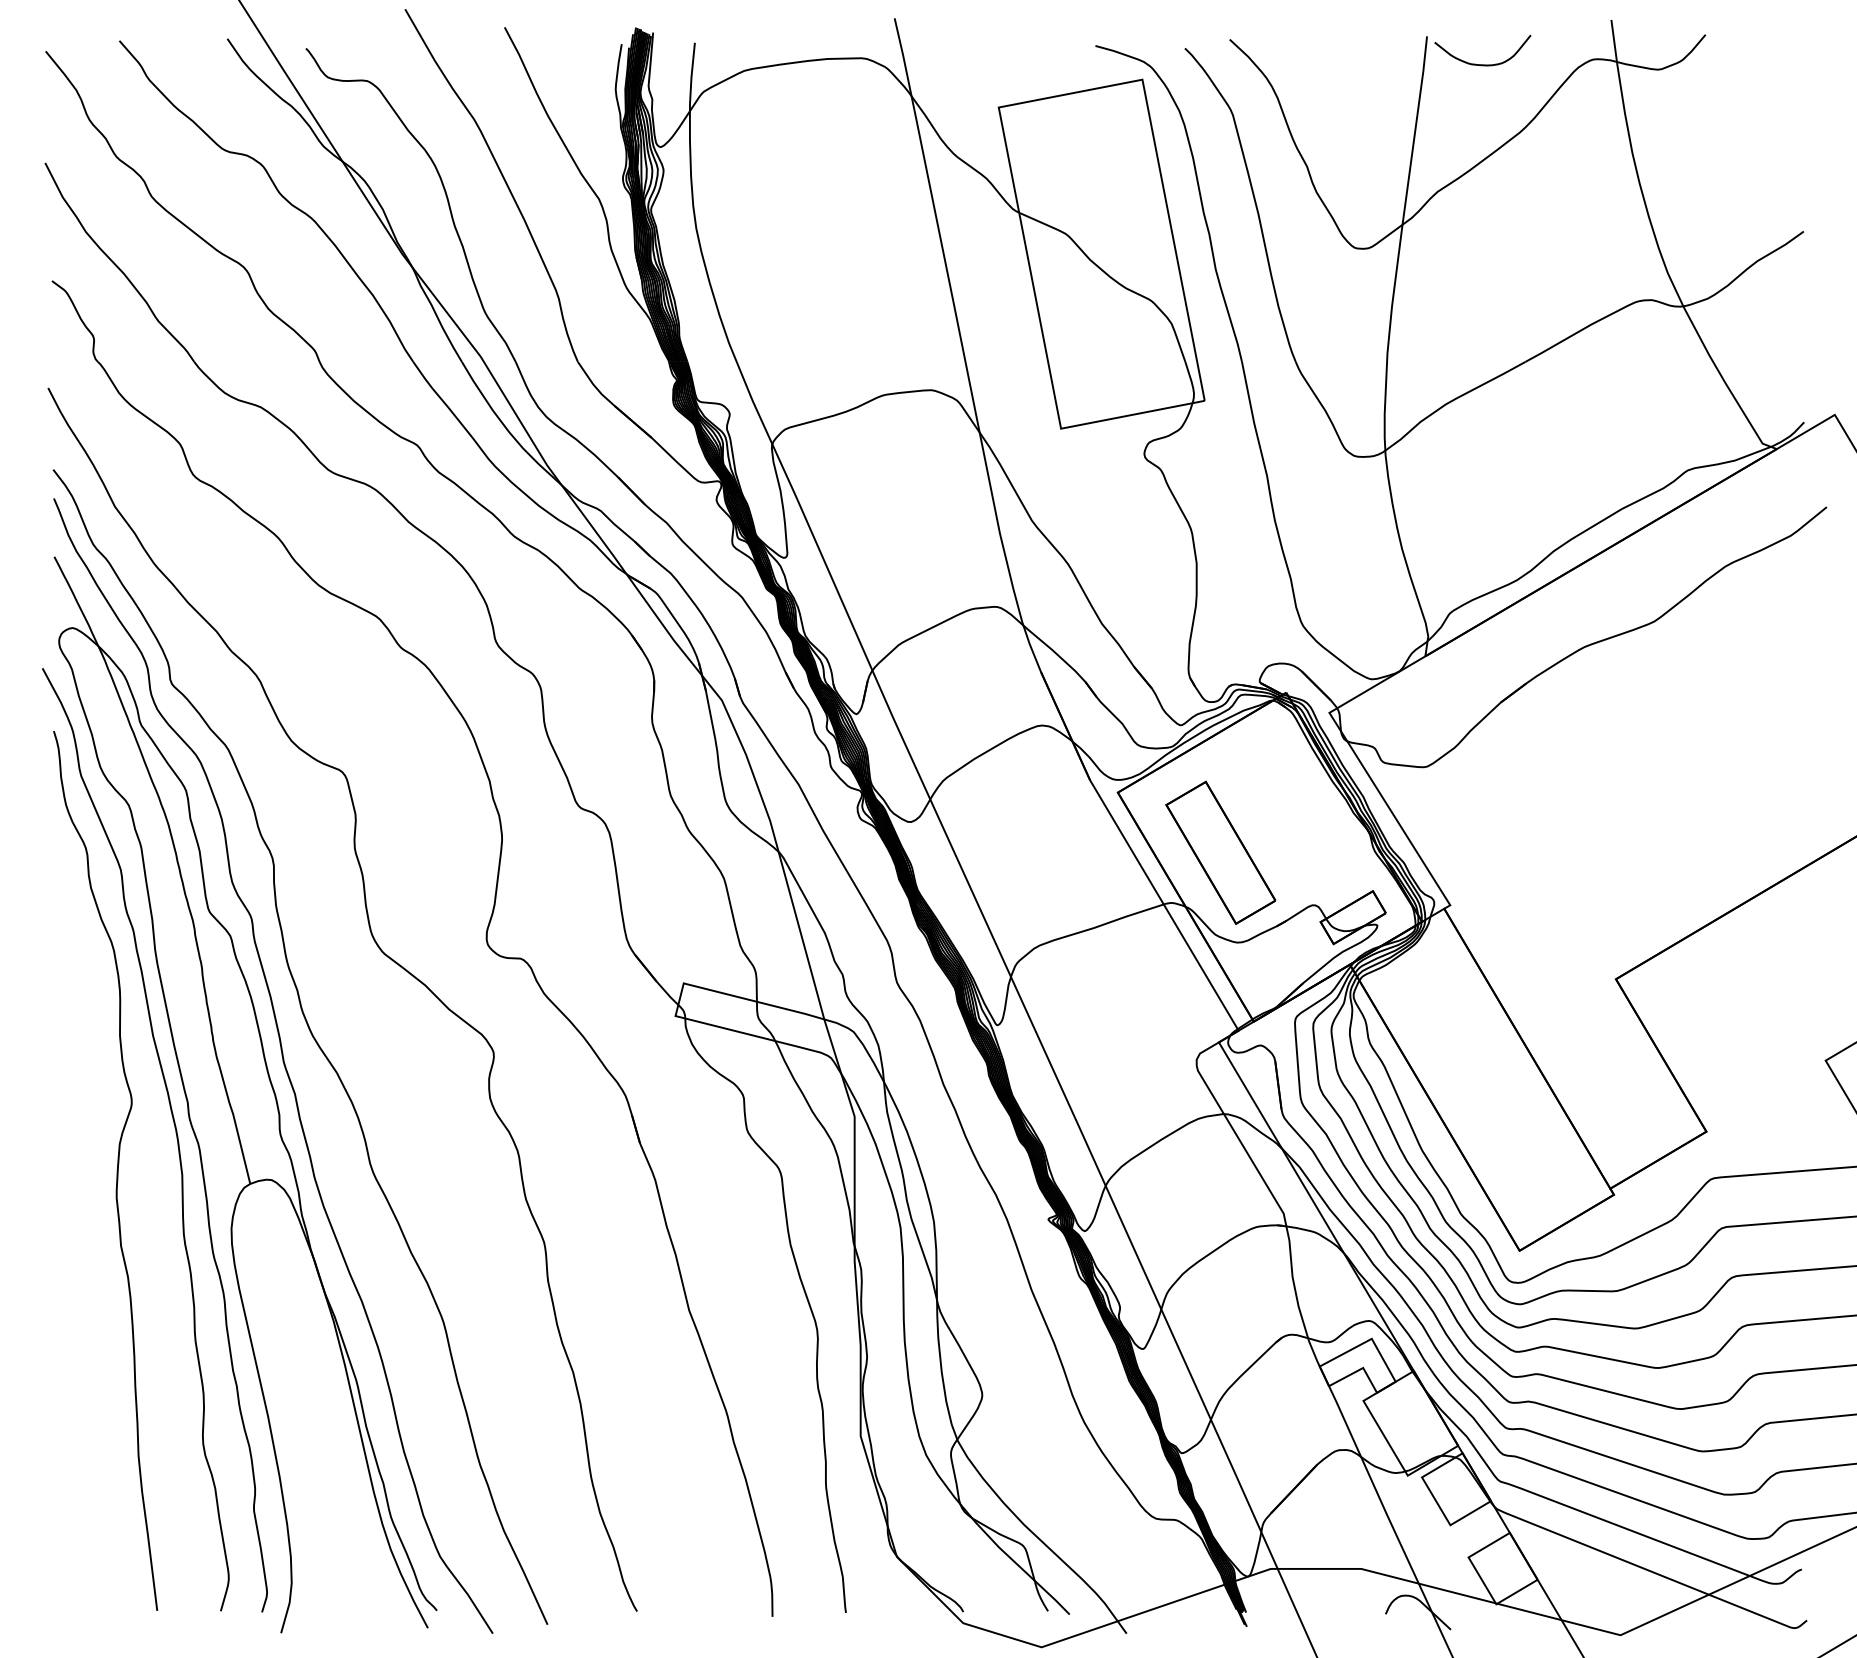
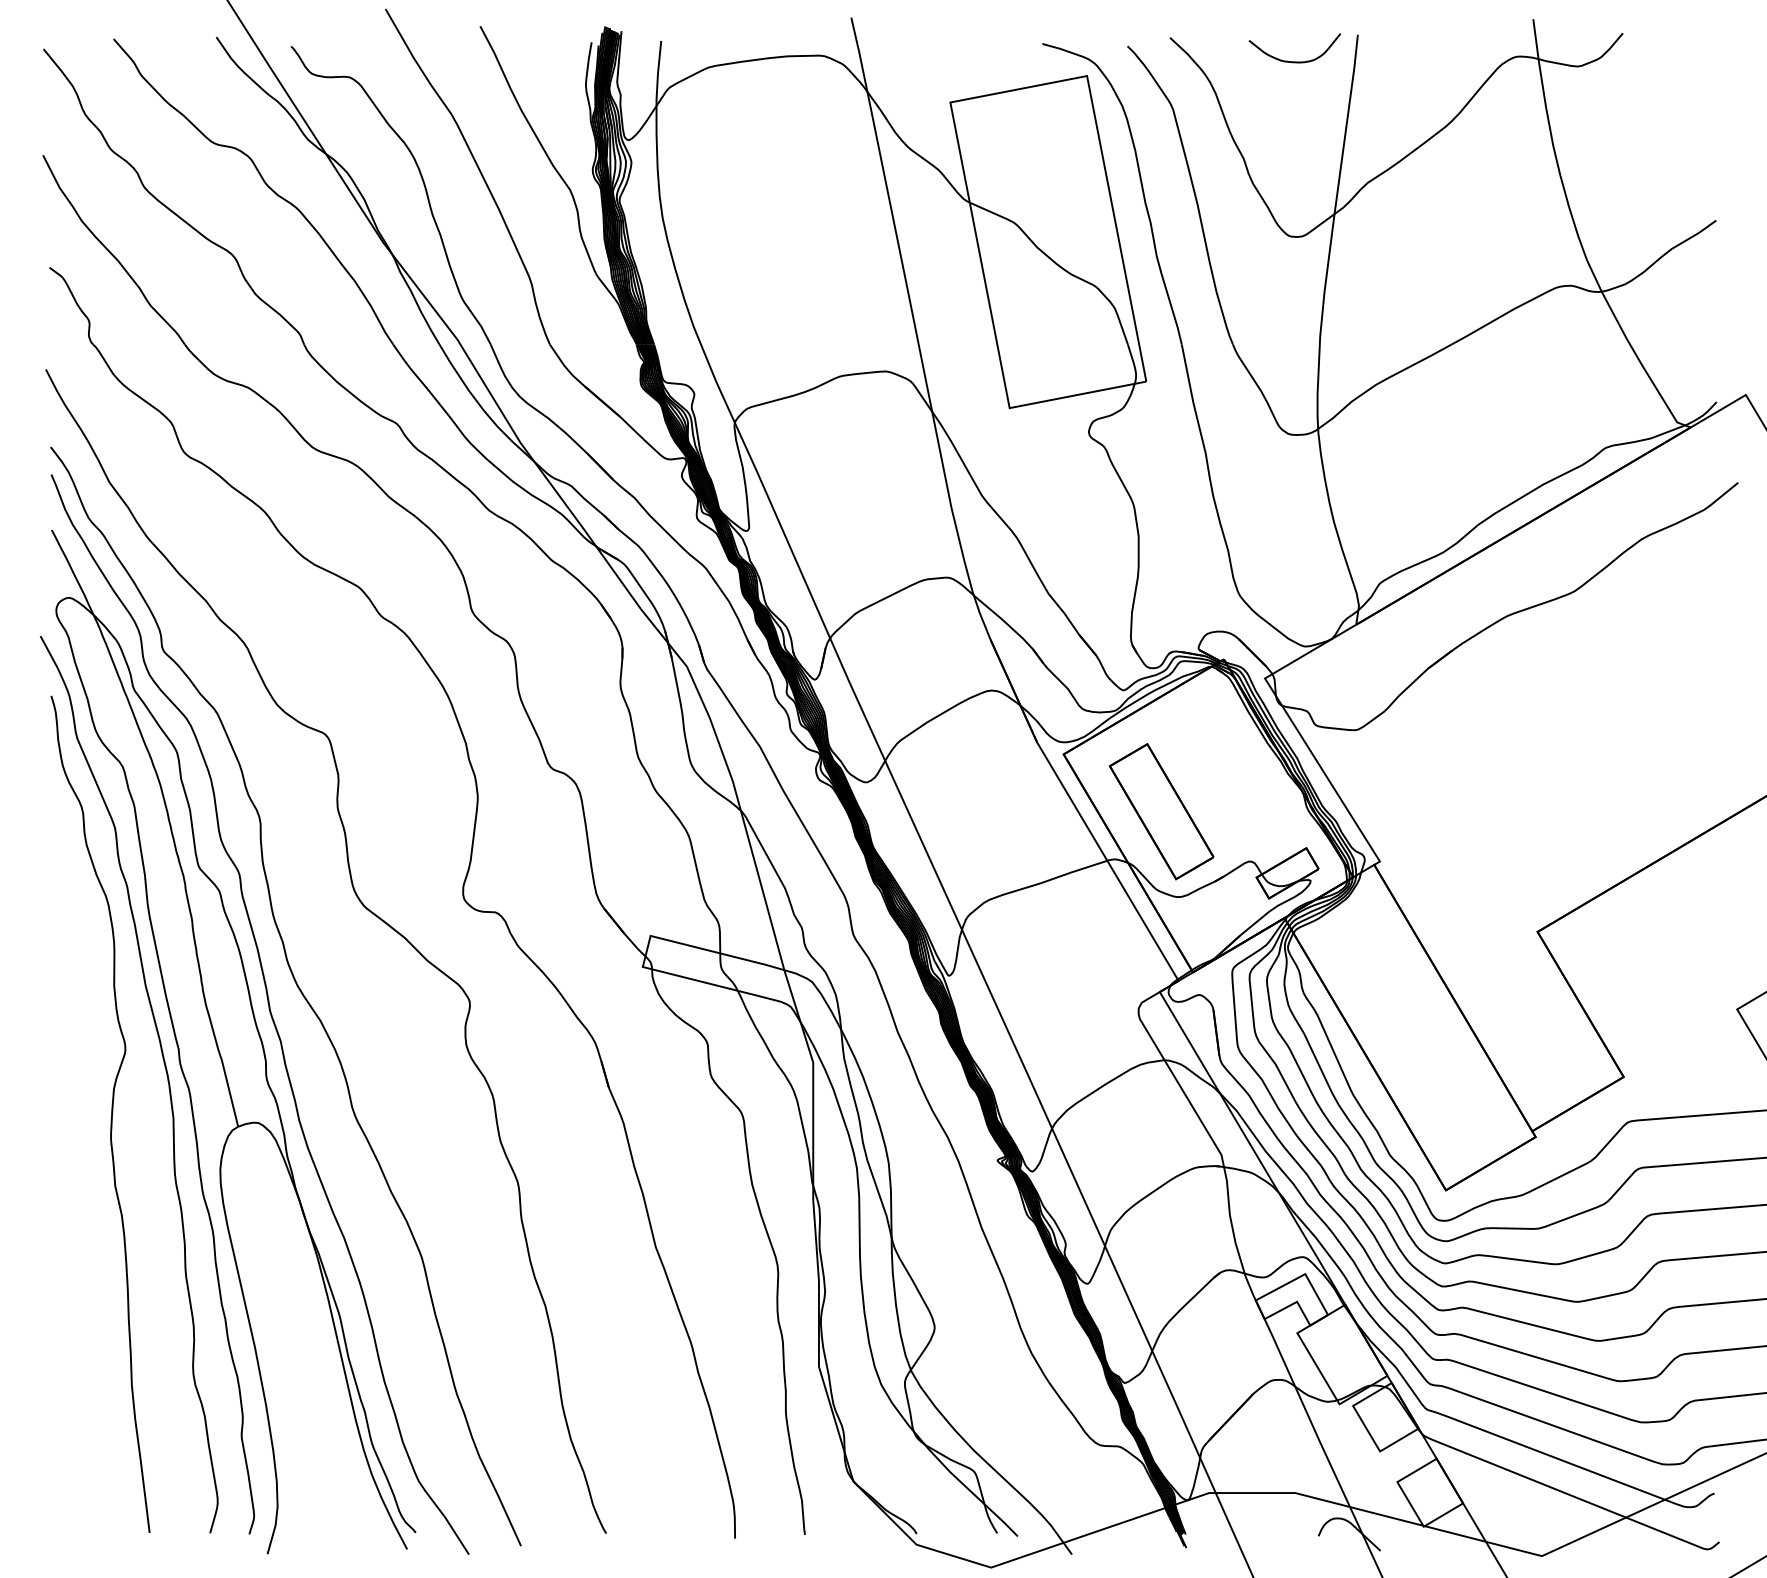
curve: (1482, 64) -> (1294, 61), moved

